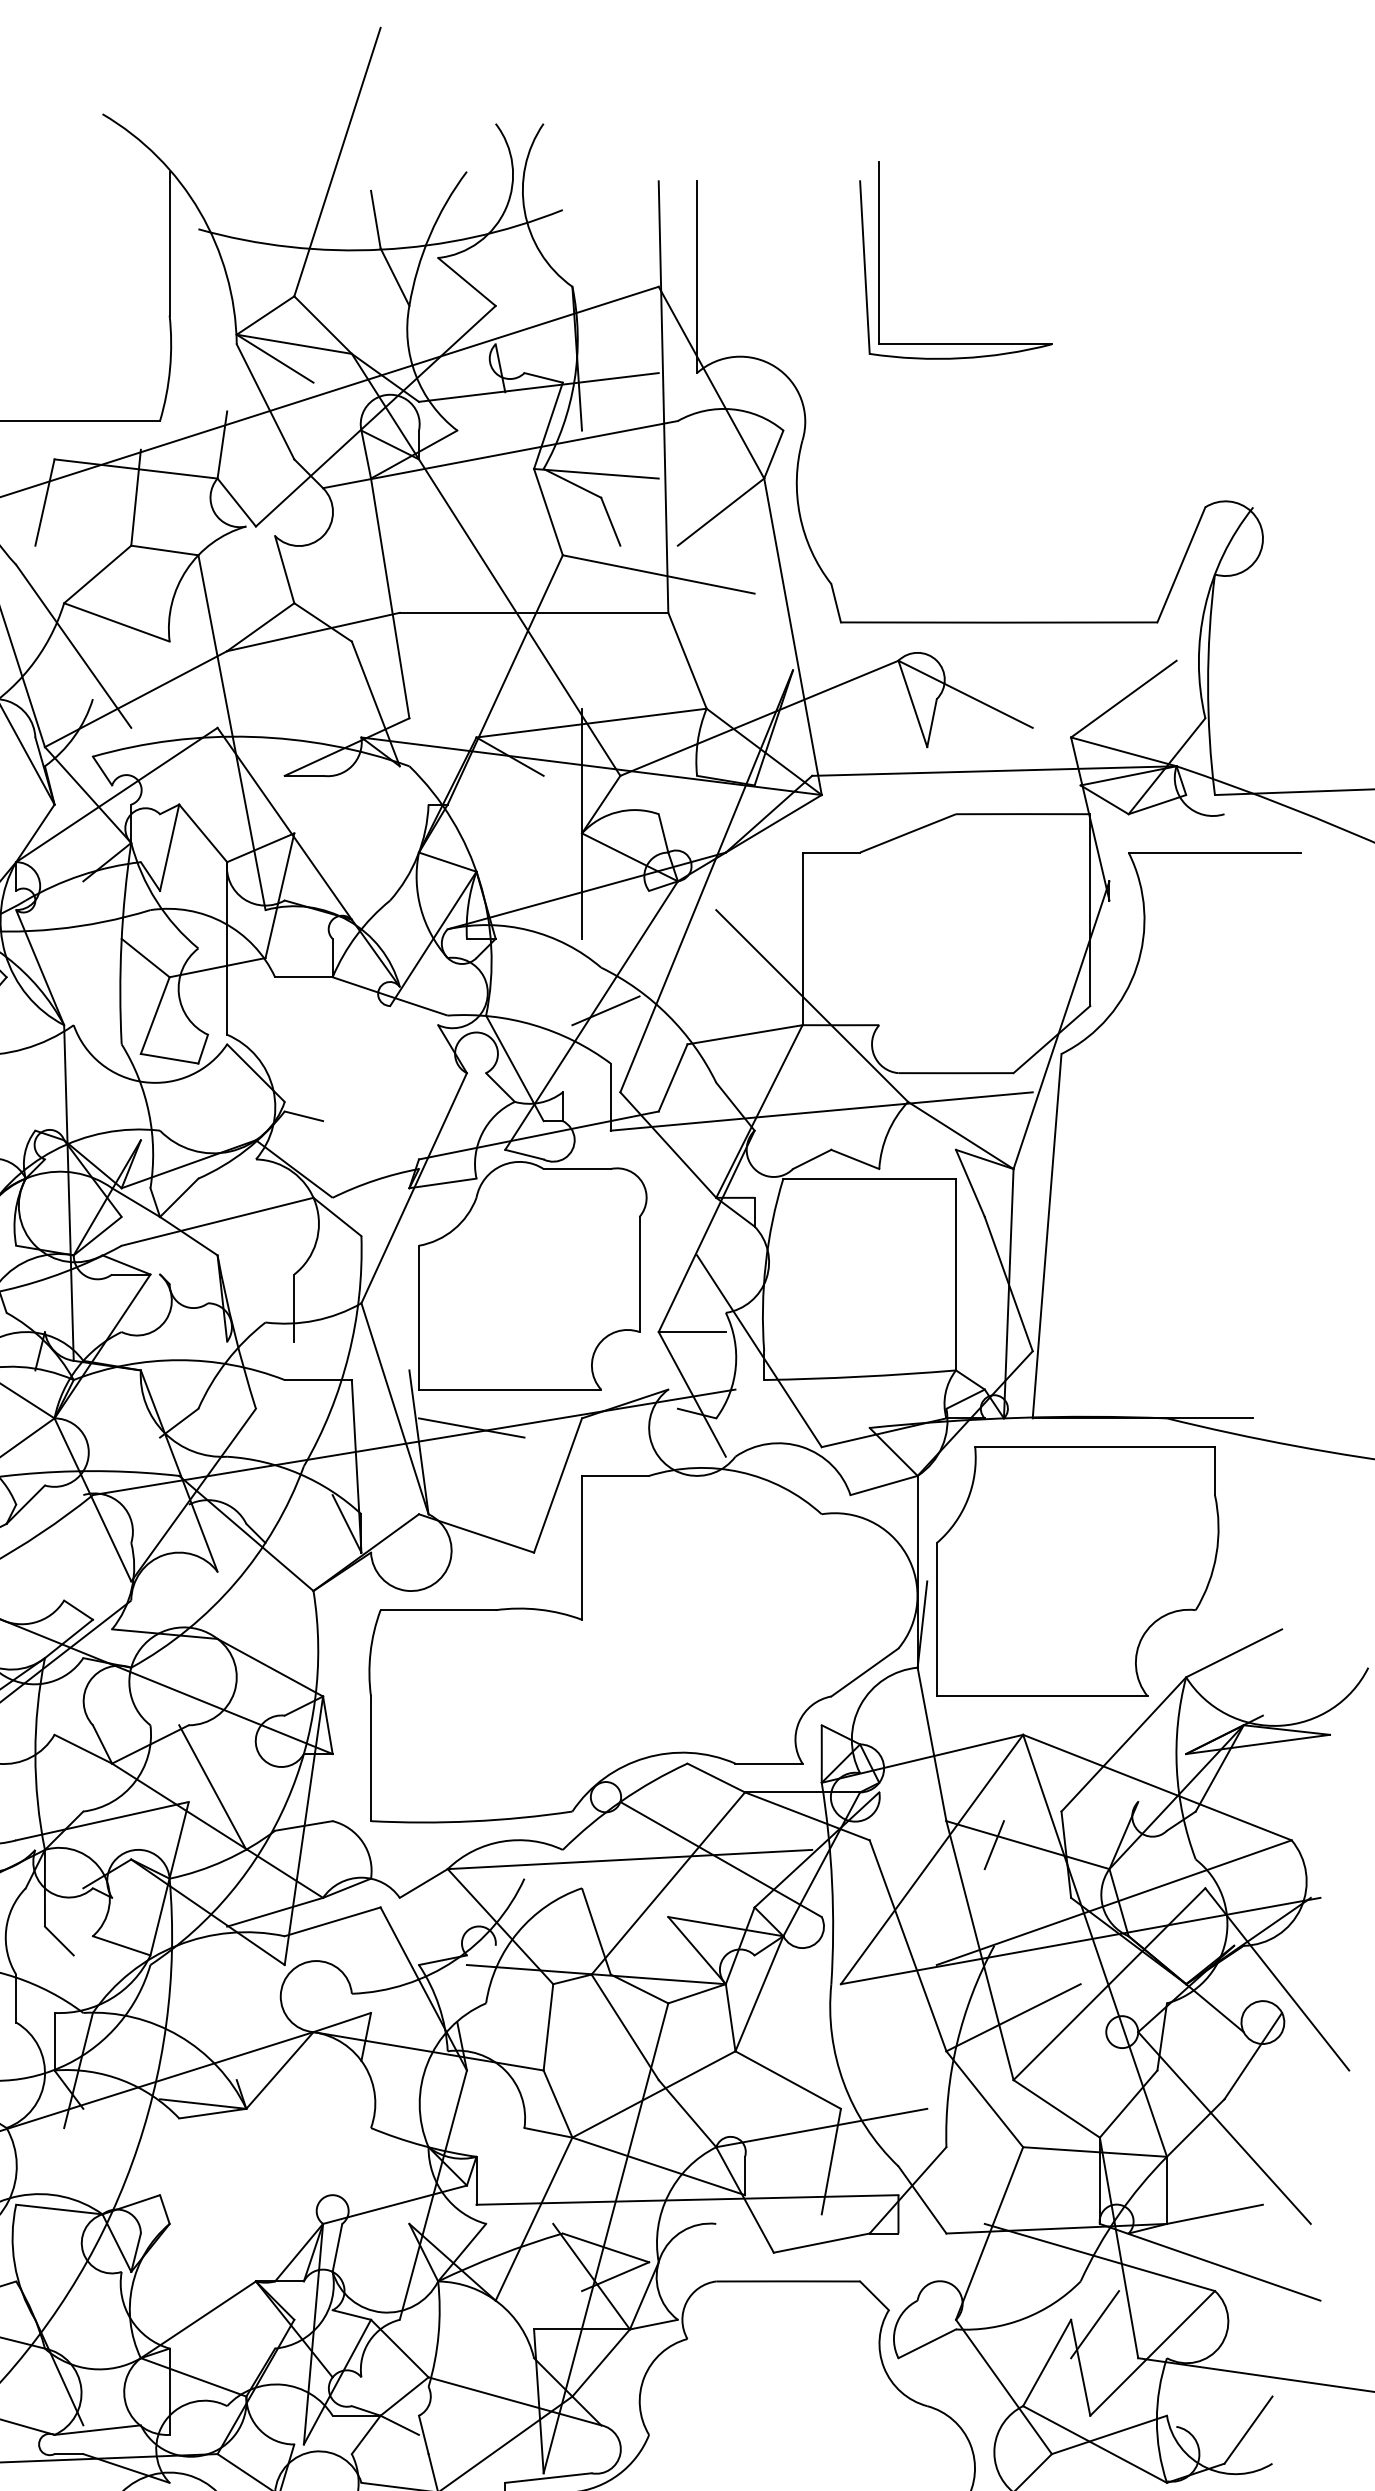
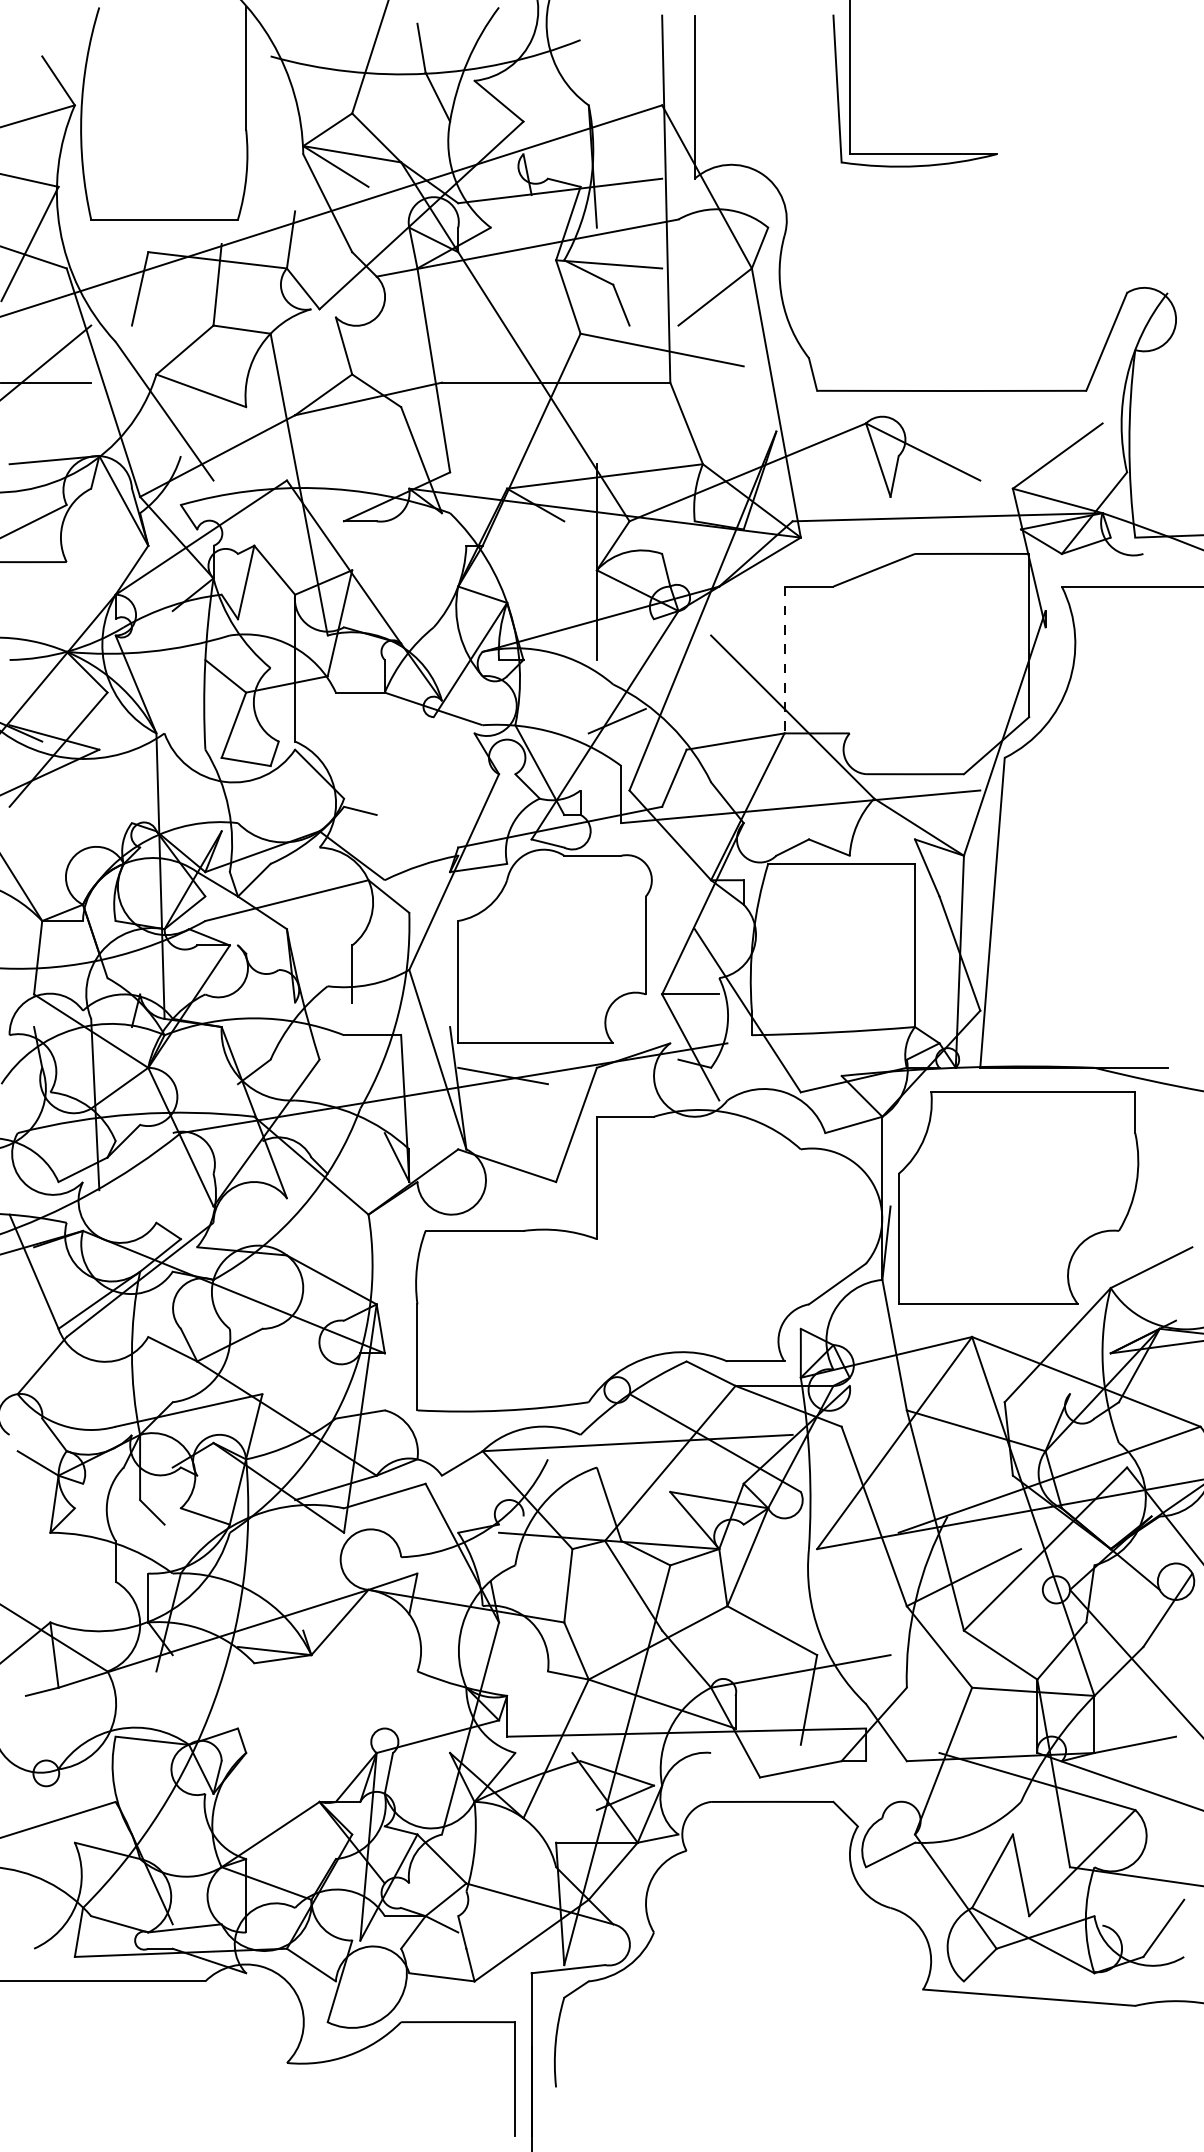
line: (802, 939) -> (784, 660), solid -> dashed
line: (212, 1787) -> (282, 1381), removed
line: (994, 1844) -> (947, 1430), removed
line: (1094, 2324) -> (1032, 1838), removed

